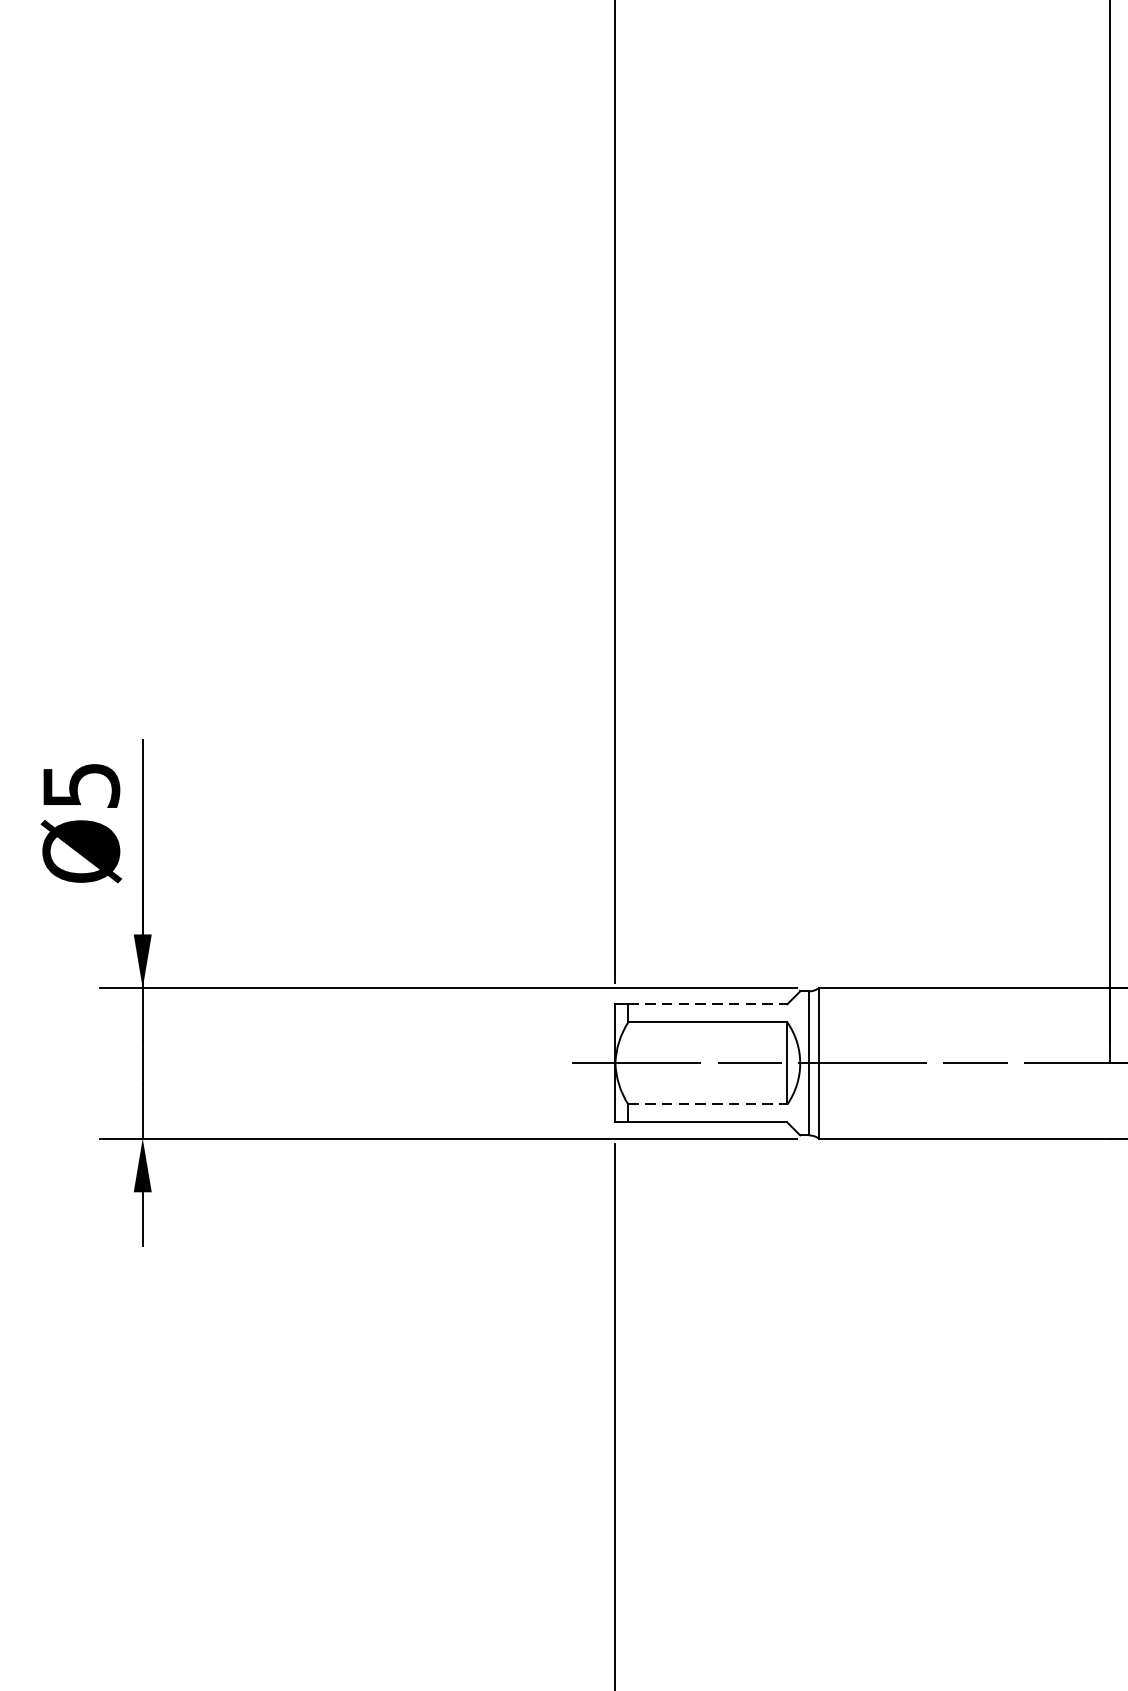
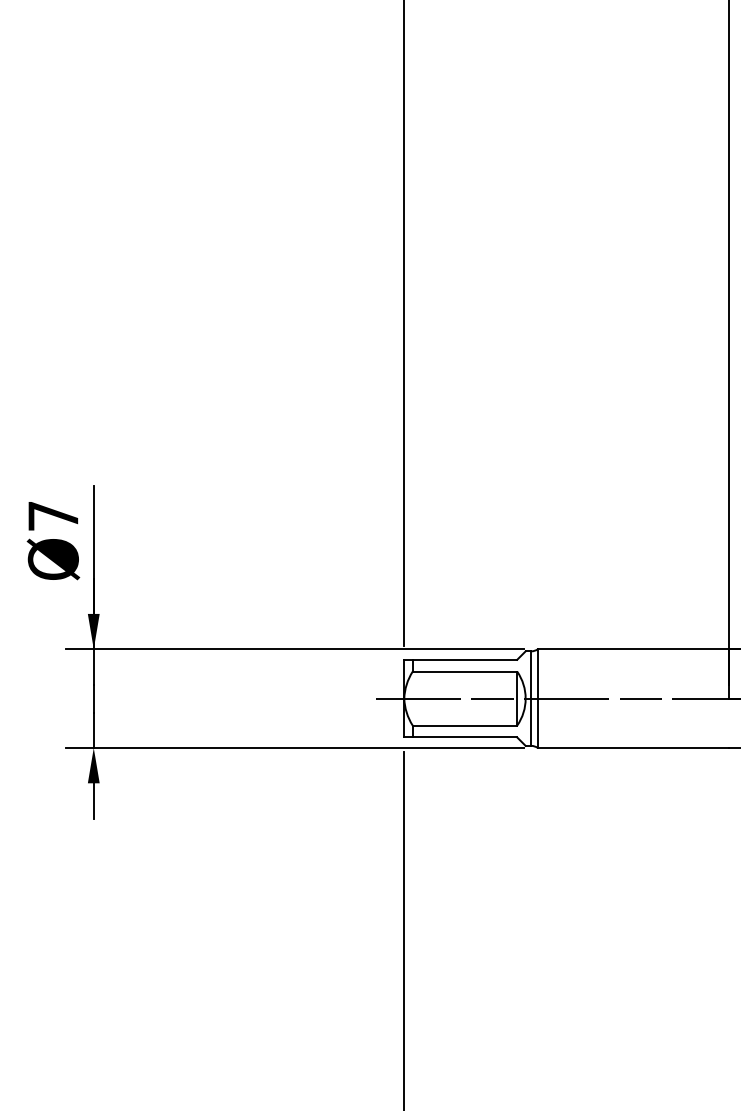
text: (81, 786) -> (53, 516), Ø5 -> Ø7
line: (708, 1003) -> (465, 659), dashed -> solid
line: (708, 1104) -> (465, 725), dashed -> solid

